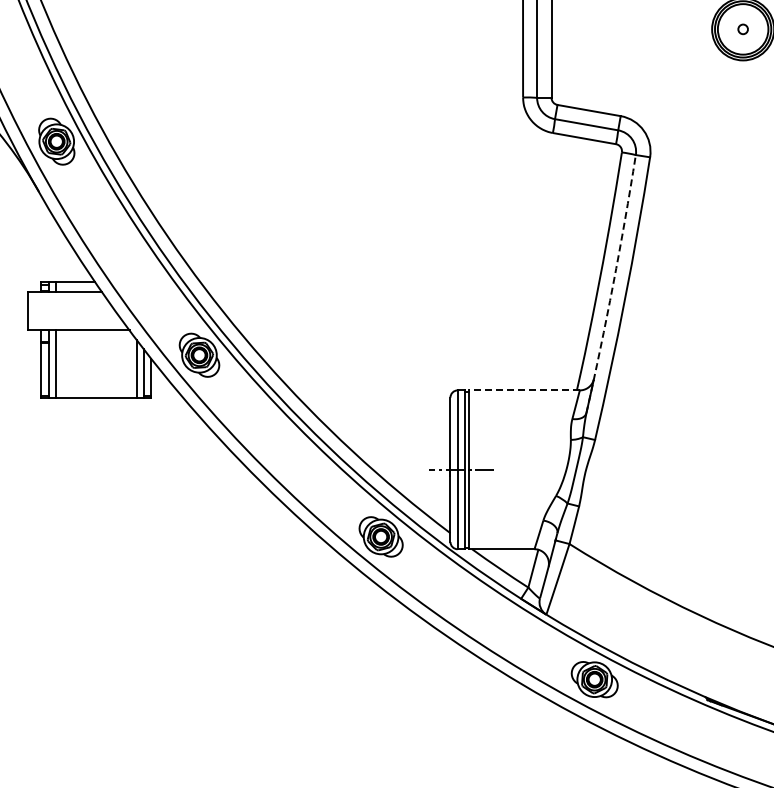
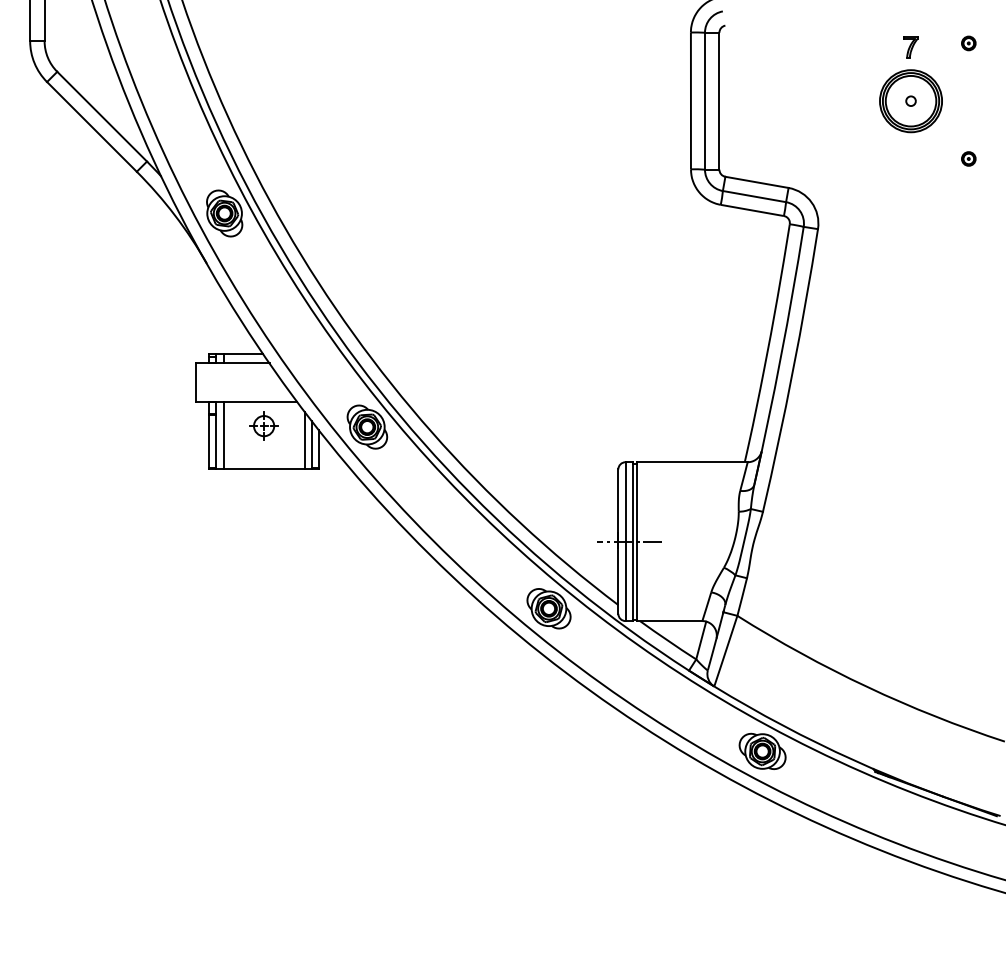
arc: (613, 284) -> (781, 356), dashed -> solid
part: (95, 353) -> (263, 425), added
line: (523, 390) -> (691, 462), dashed -> solid

